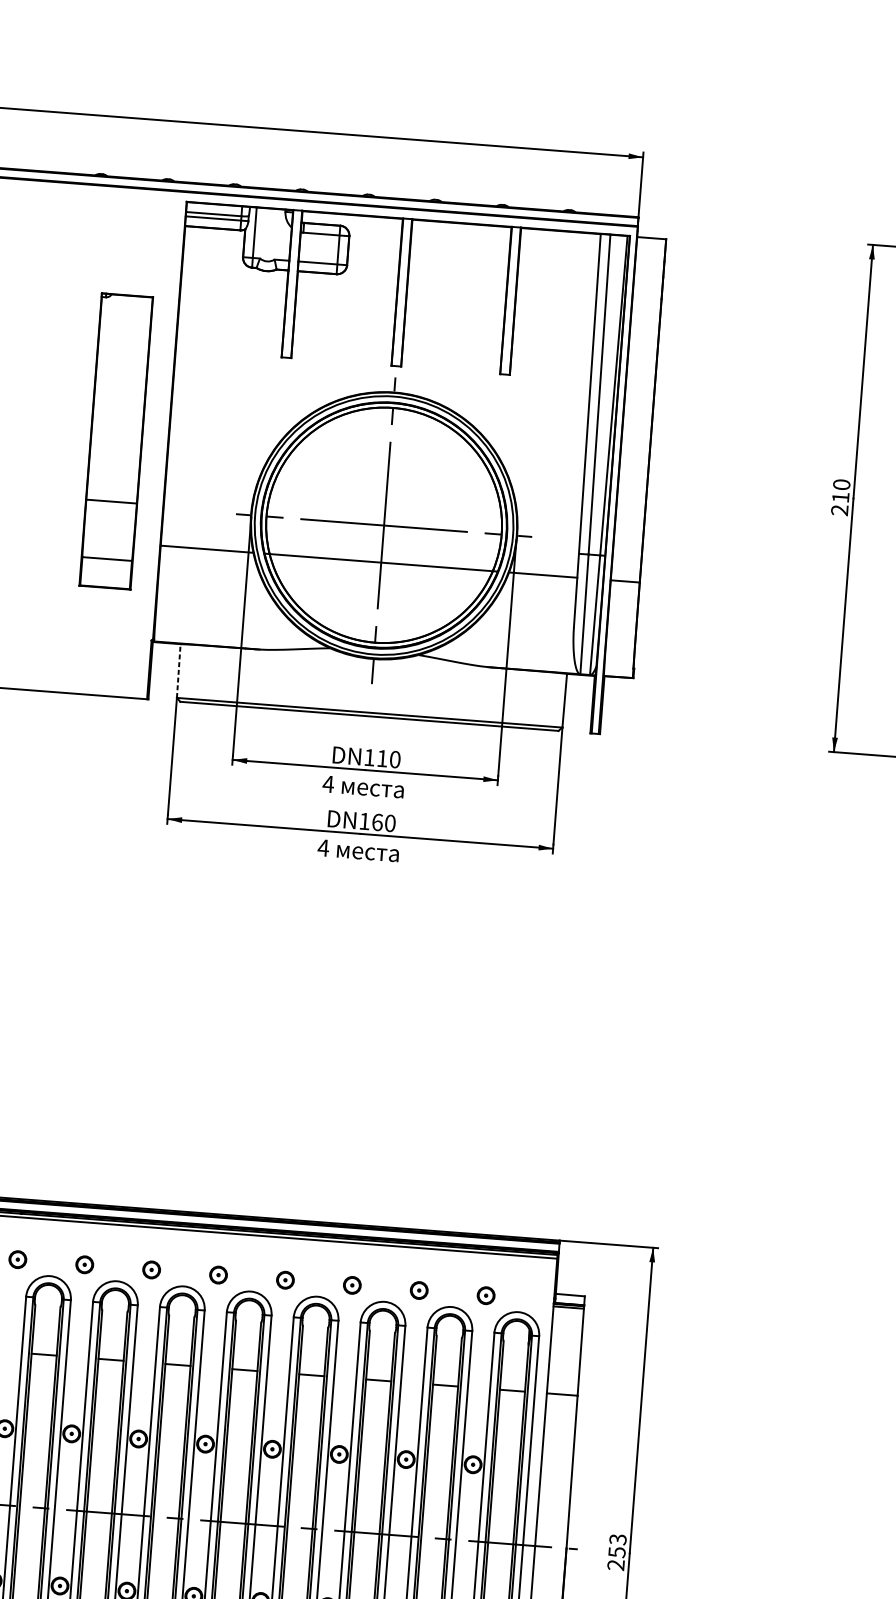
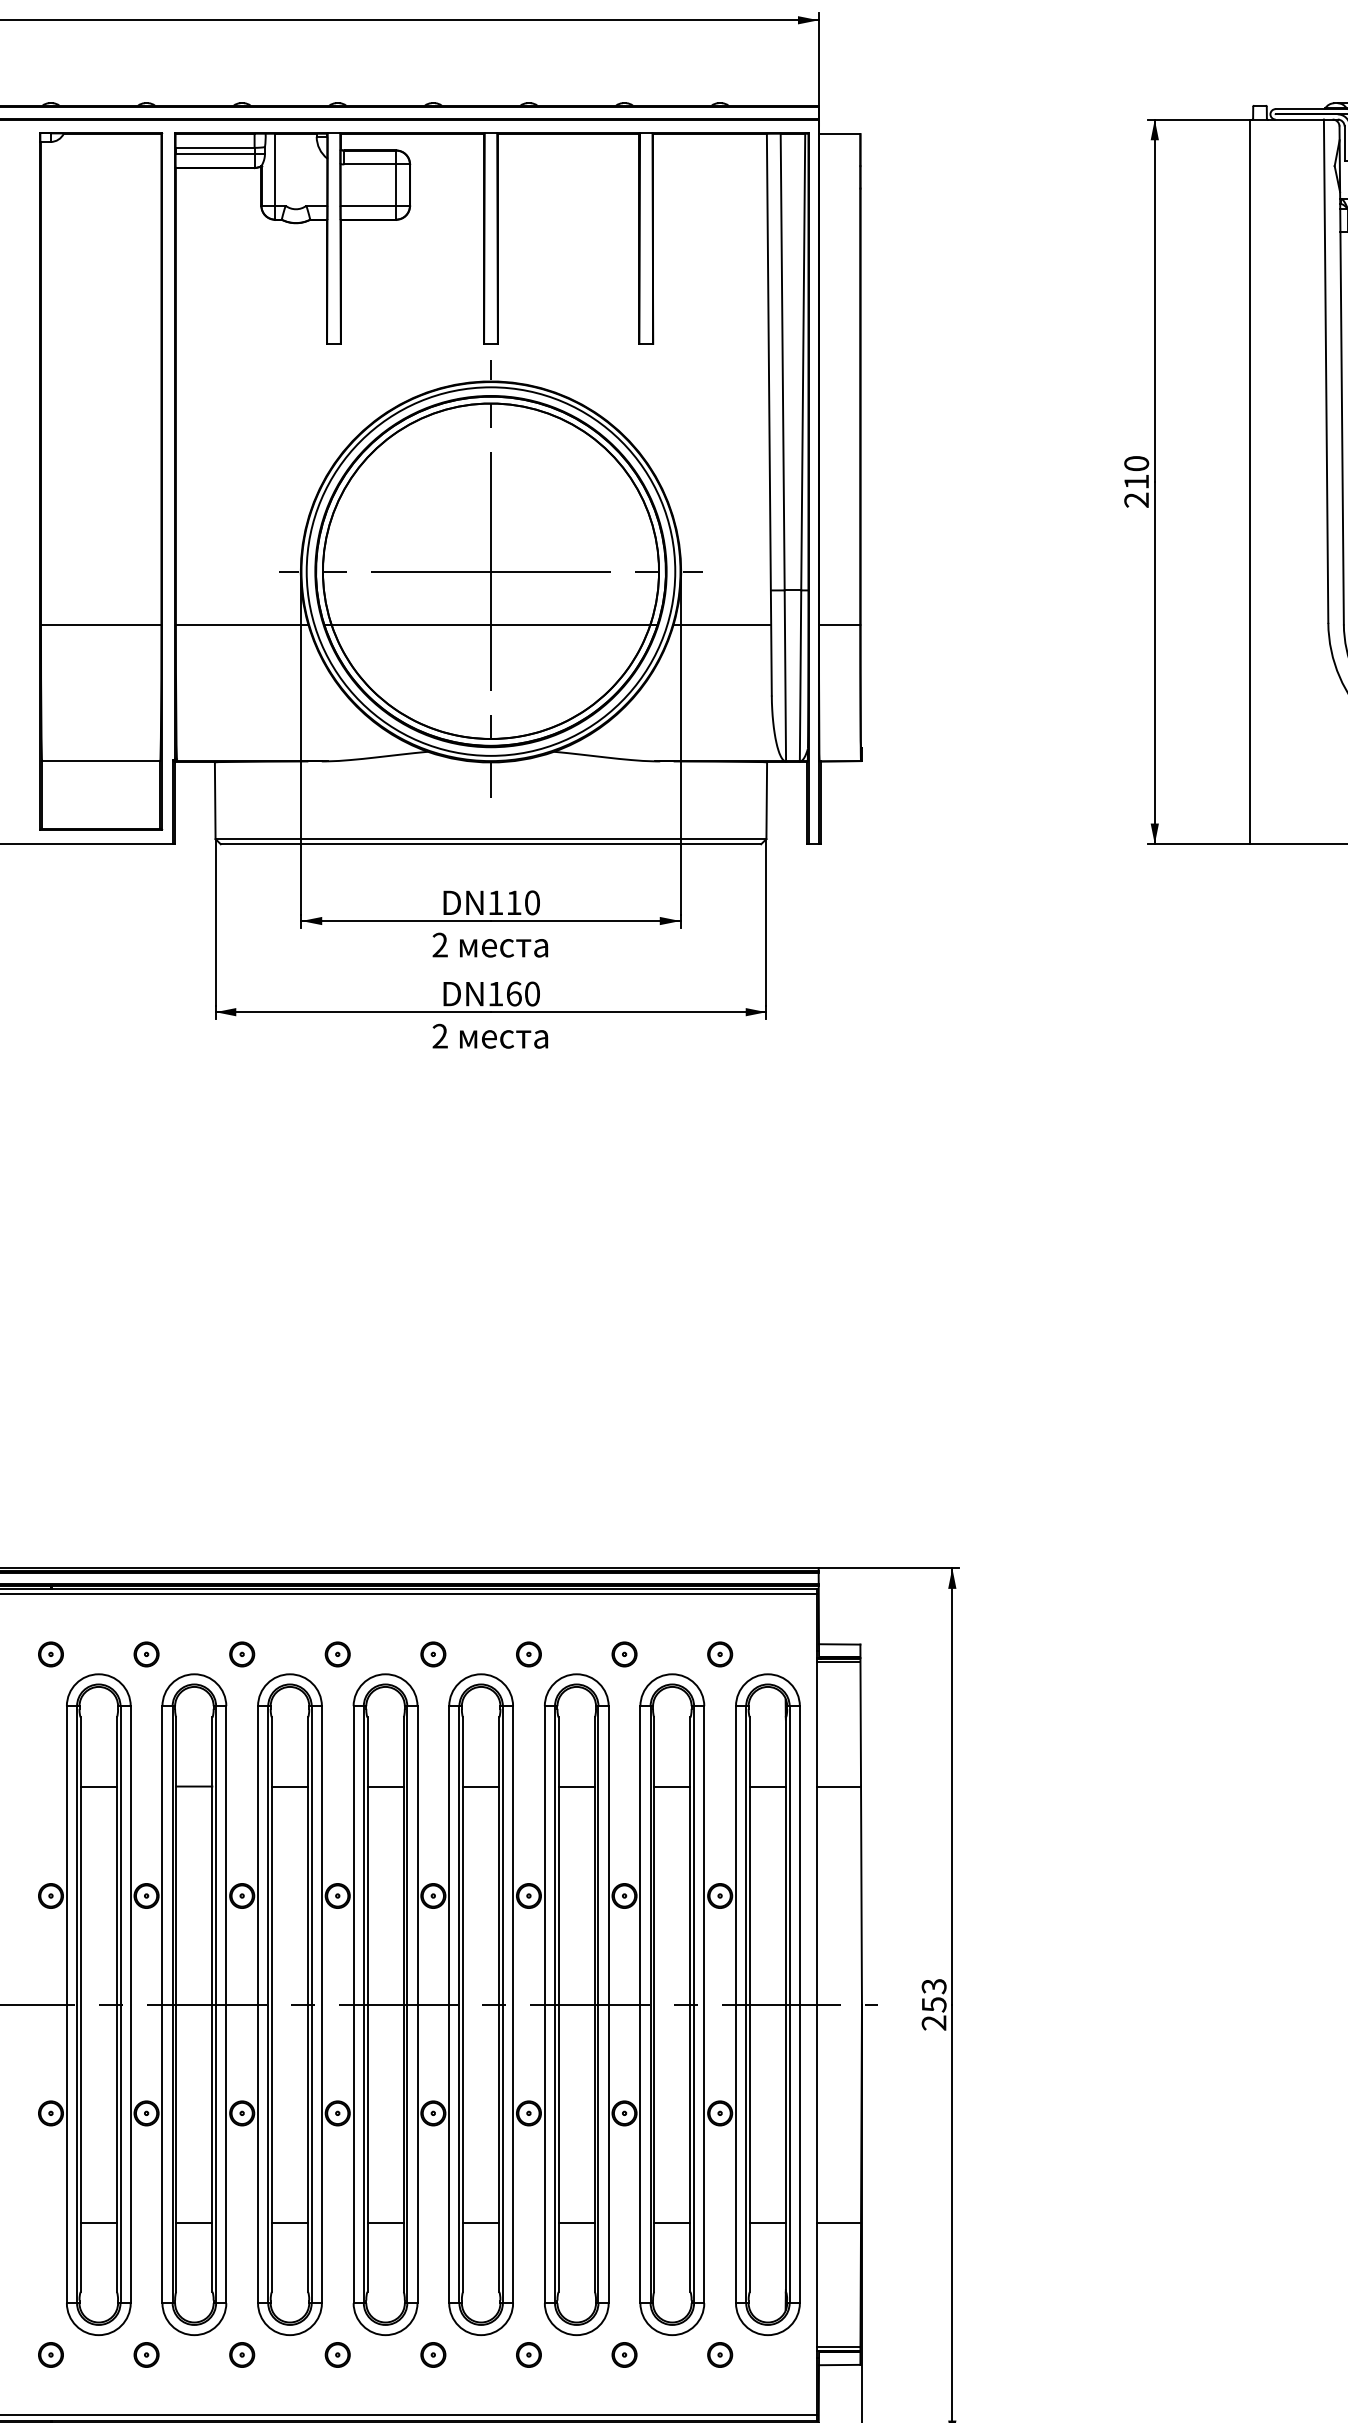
part: (116, 441) -> (101, 481), size x1.67
line: (178, 670) -> (215, 800), dashed -> solid
text: (327, 783) -> (439, 944), 4 -> 2
text: (323, 847) -> (439, 1035), 4 -> 2

